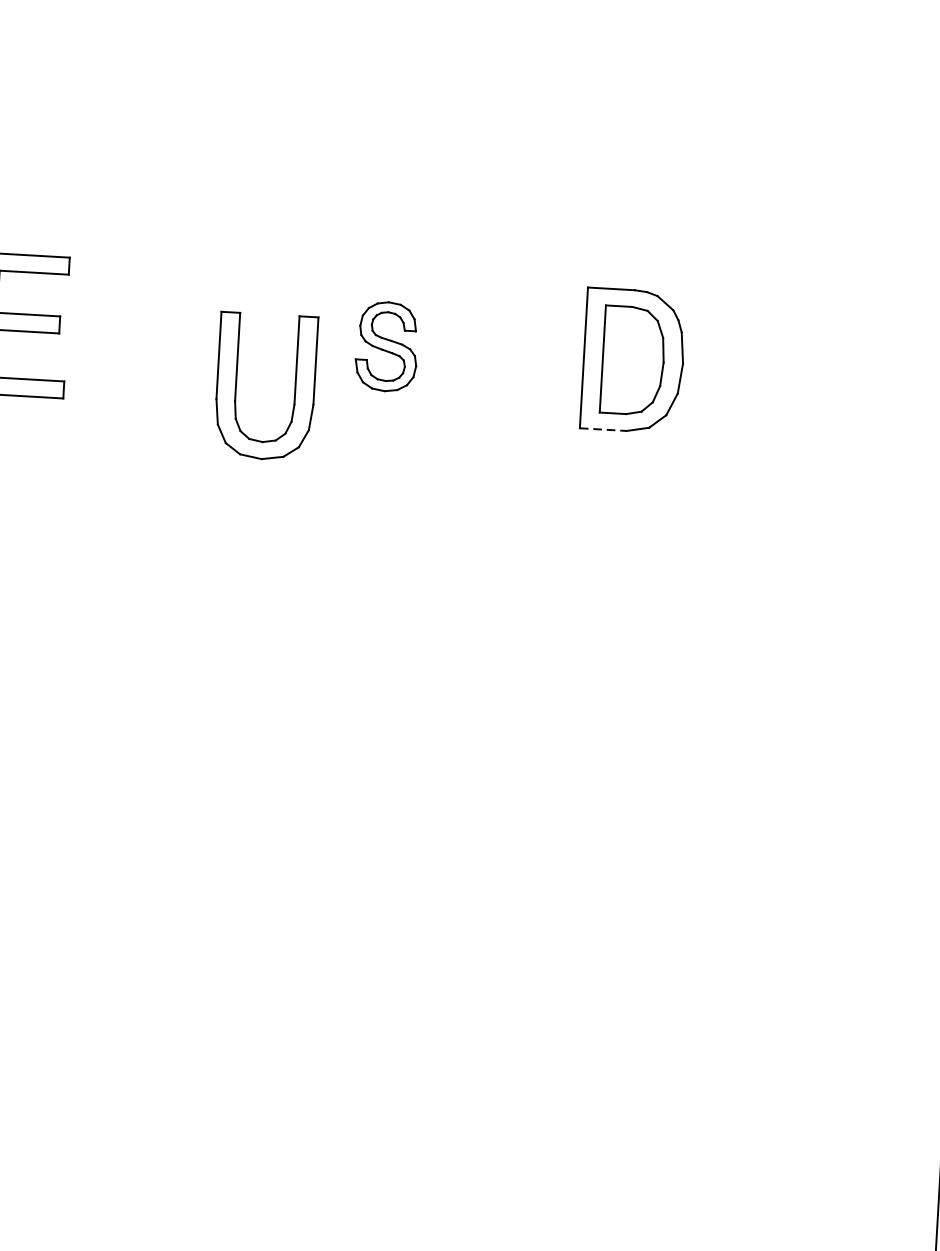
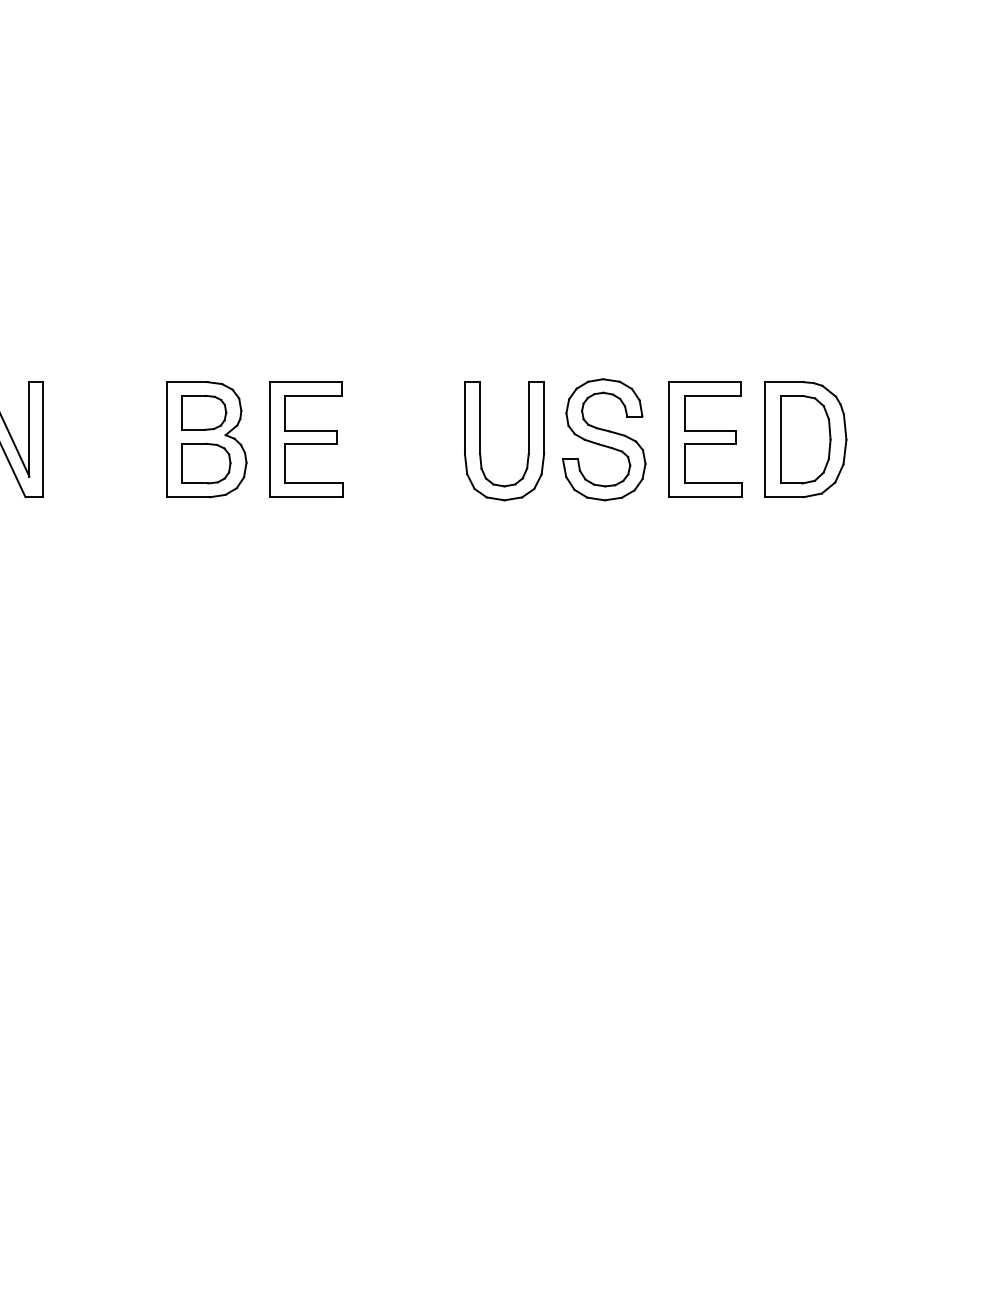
part: (387, 346) -> (604, 439), size x1.67
part: (510, 353) -> (705, 439), added
part: (236, 385) -> (480, 441), moved
line: (604, 430) -> (785, 497), dashed -> solid

